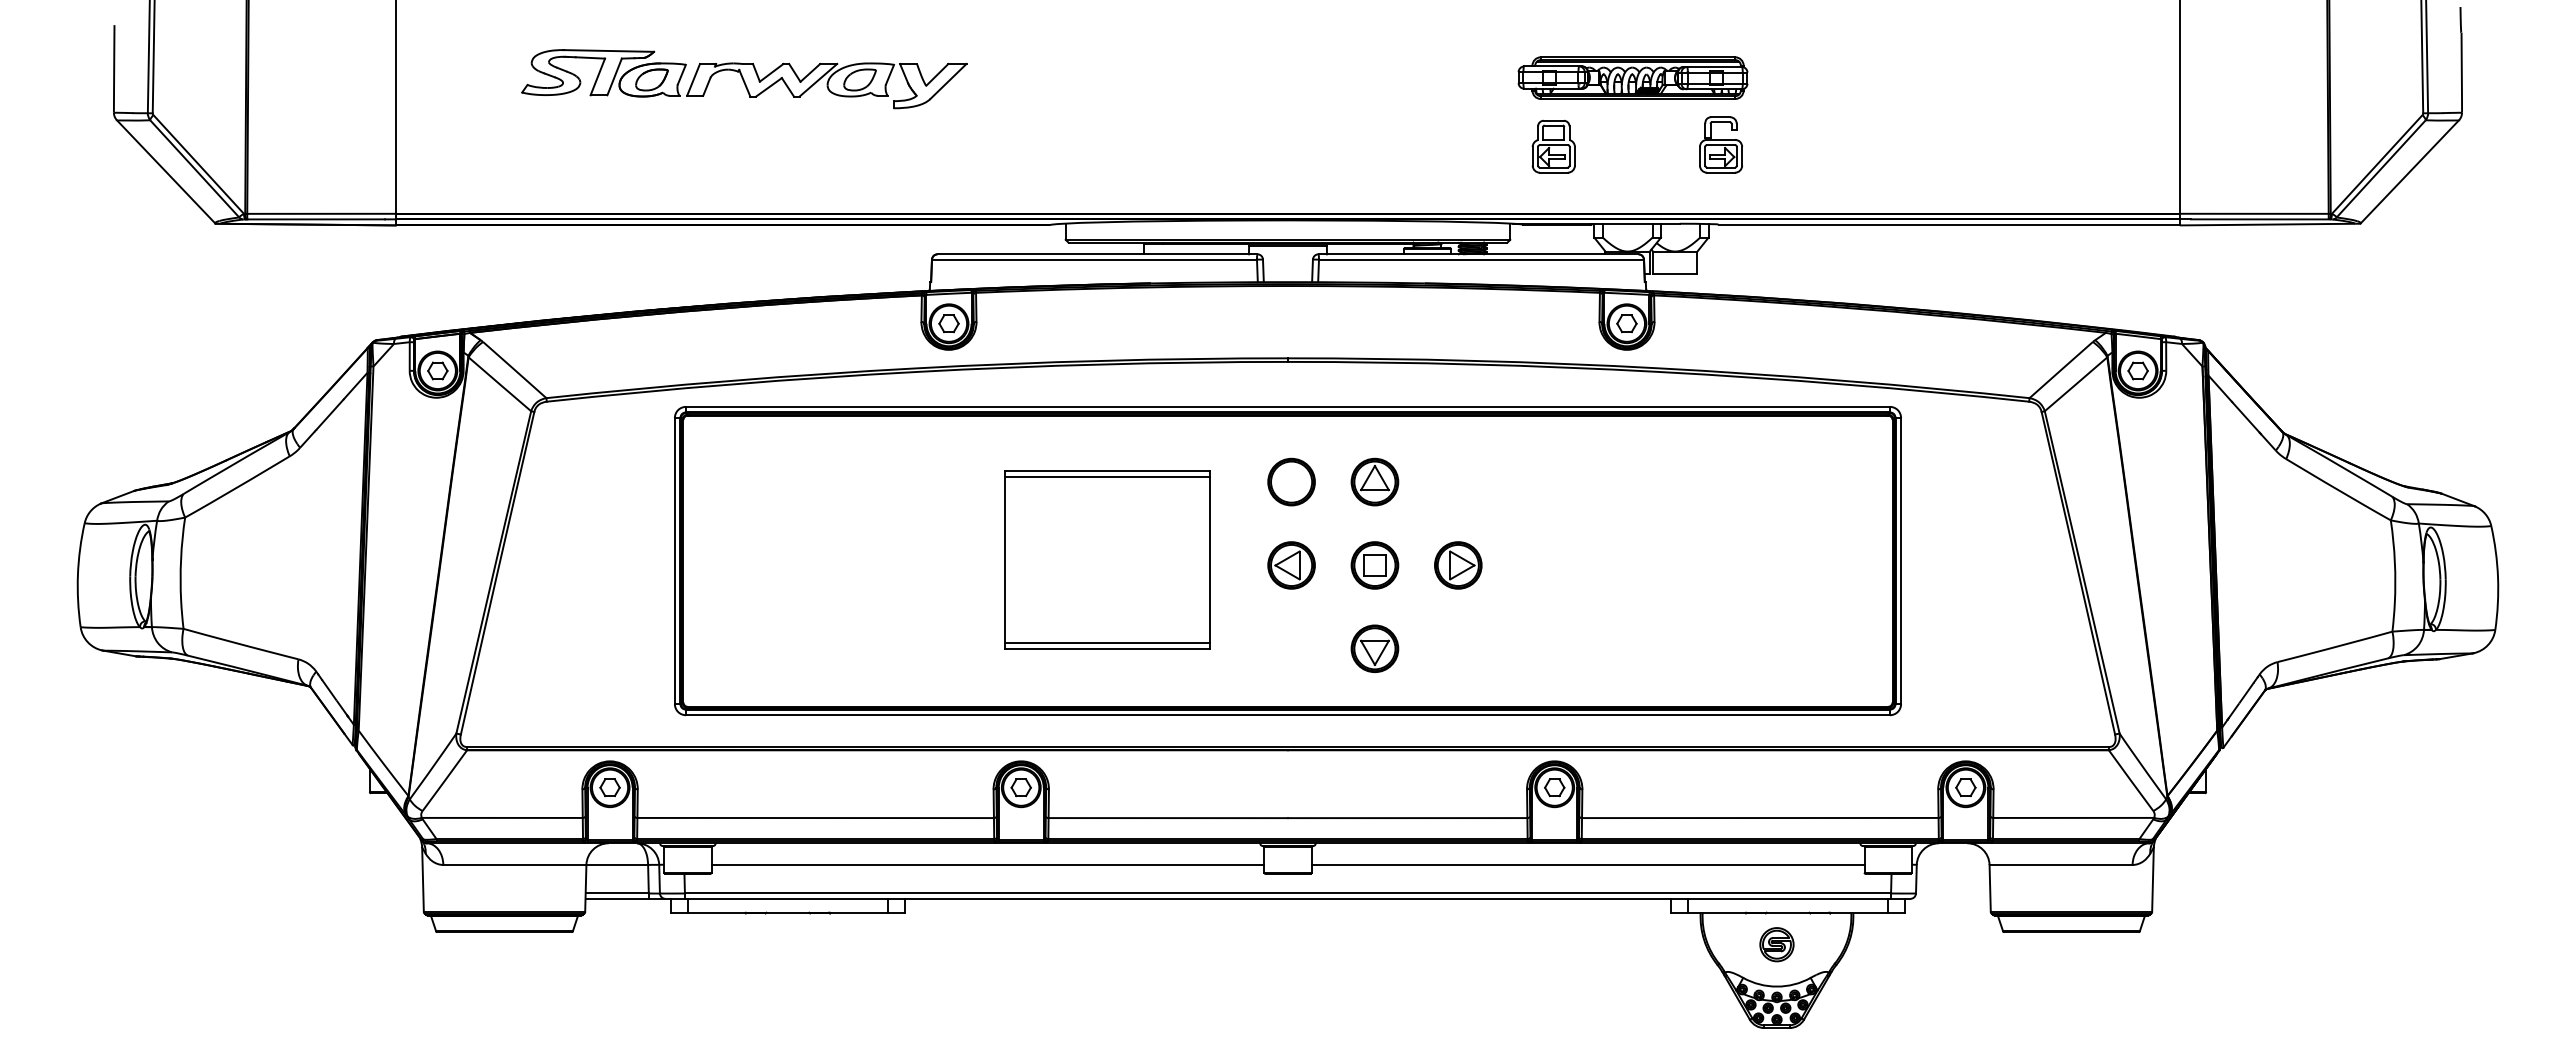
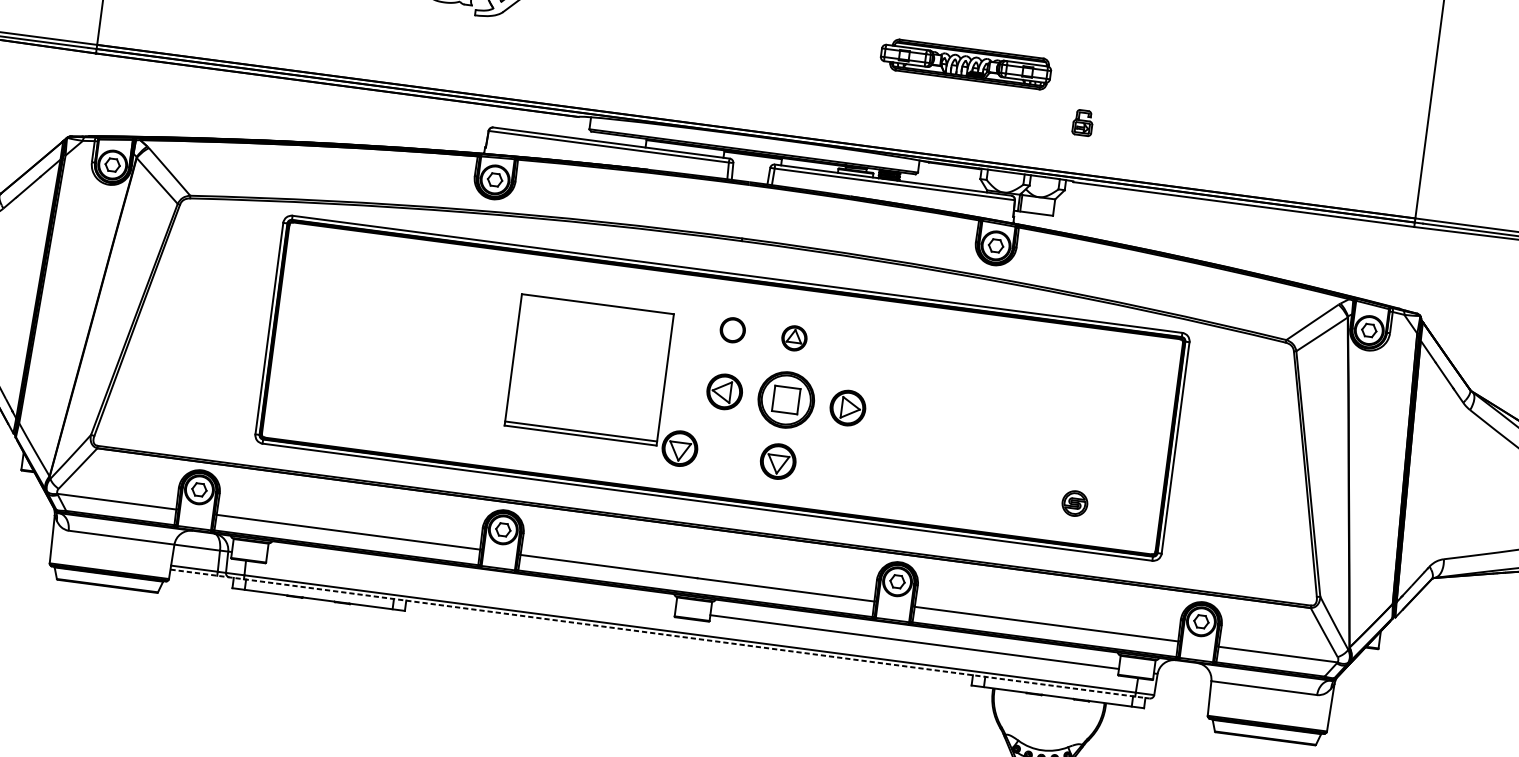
part: (1632, 77) -> (965, 63), moved
part: (1720, 144) -> (1082, 122), size x0.6
part: (1553, 146) -> (959, 107), removed
line: (1107, 476) -> (597, 308), removed
part: (1291, 481) -> (732, 329), size x0.7
part: (1374, 481) -> (794, 337), size x0.7
part: (1374, 565) -> (785, 399), size x1.6
part: (1241, 648) -> (679, 448), added
line: (987, 864) -> (470, 583), removed
line: (1248, 898) -> (660, 633), solid -> dashed
part: (1776, 944) -> (1074, 503), moved

